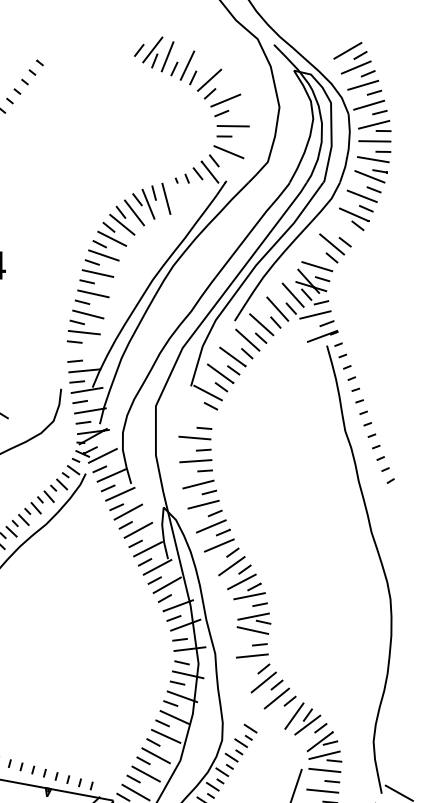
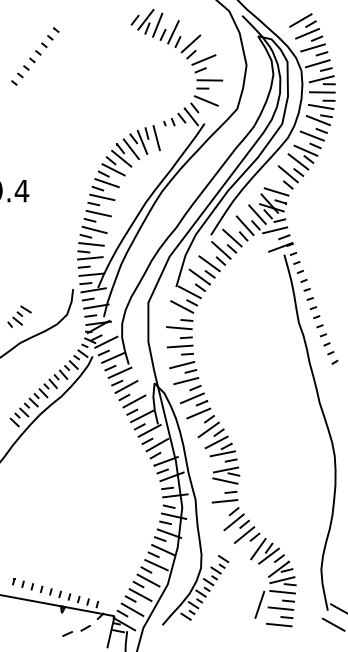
line: (344, 228) -> (298, 161), added
line: (83, 350) -> (90, 258), added
line: (198, 410) -> (182, 306), added

